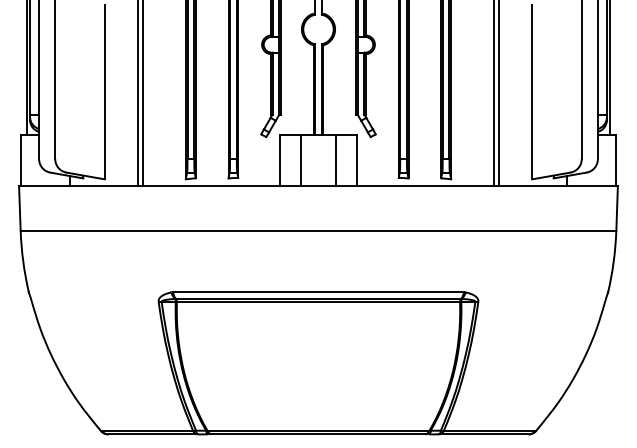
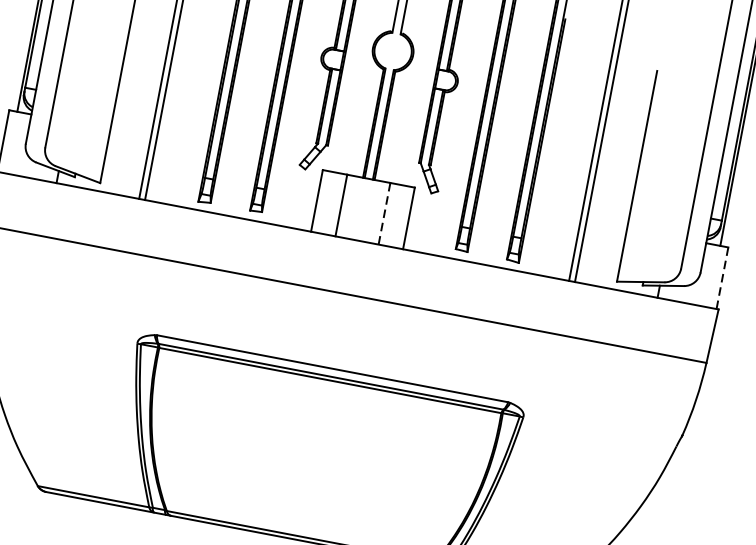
line: (336, 160) -> (384, 213), solid -> dashed
line: (616, 160) -> (722, 278), solid -> dashed

